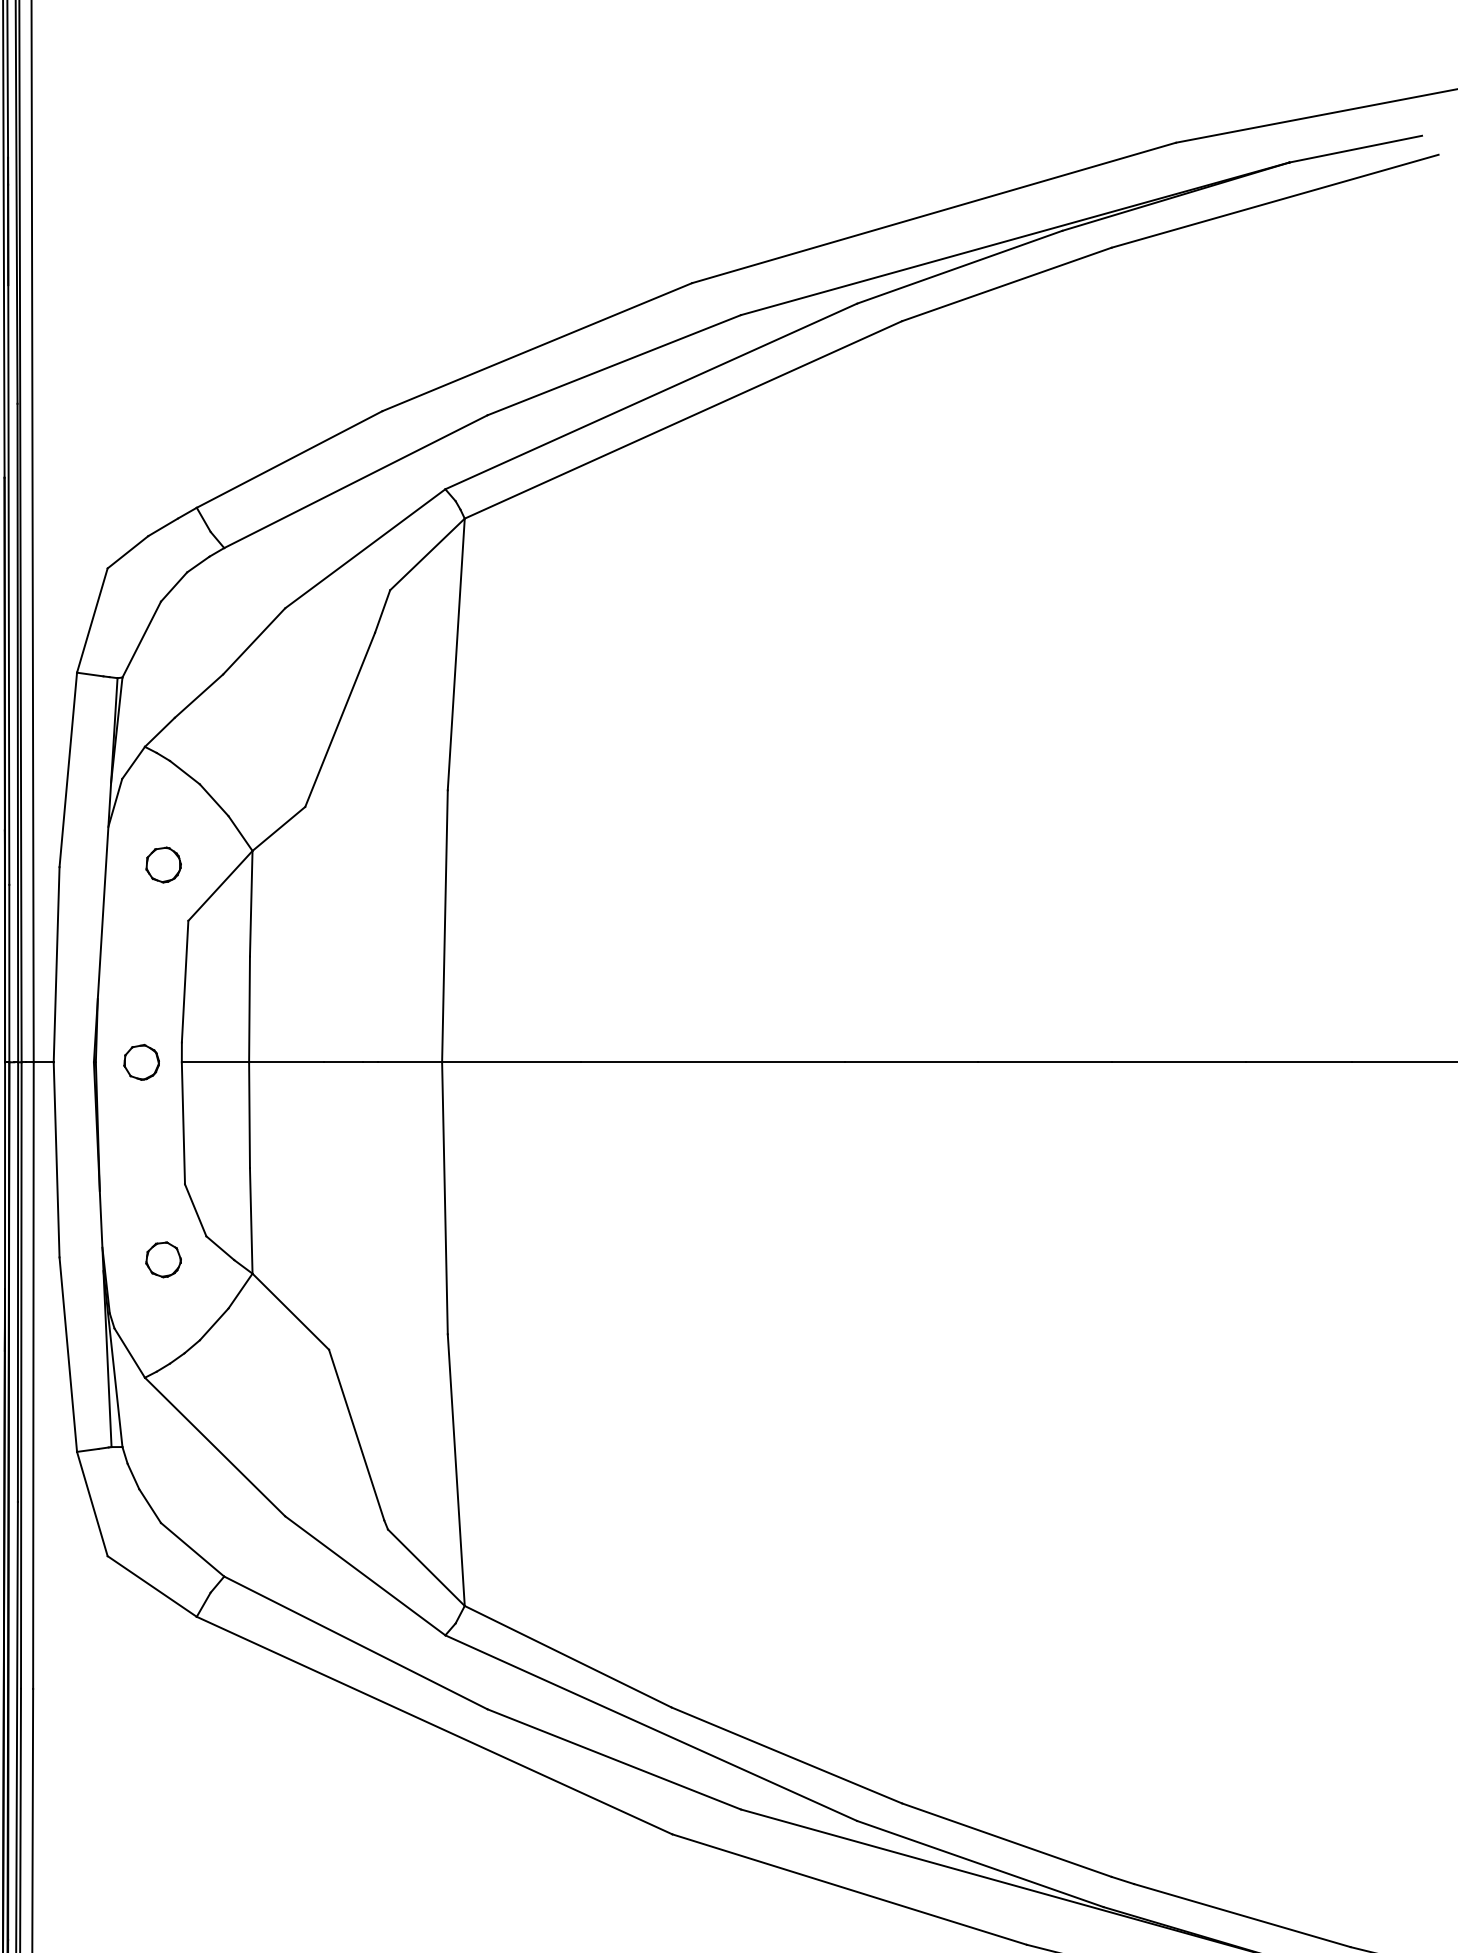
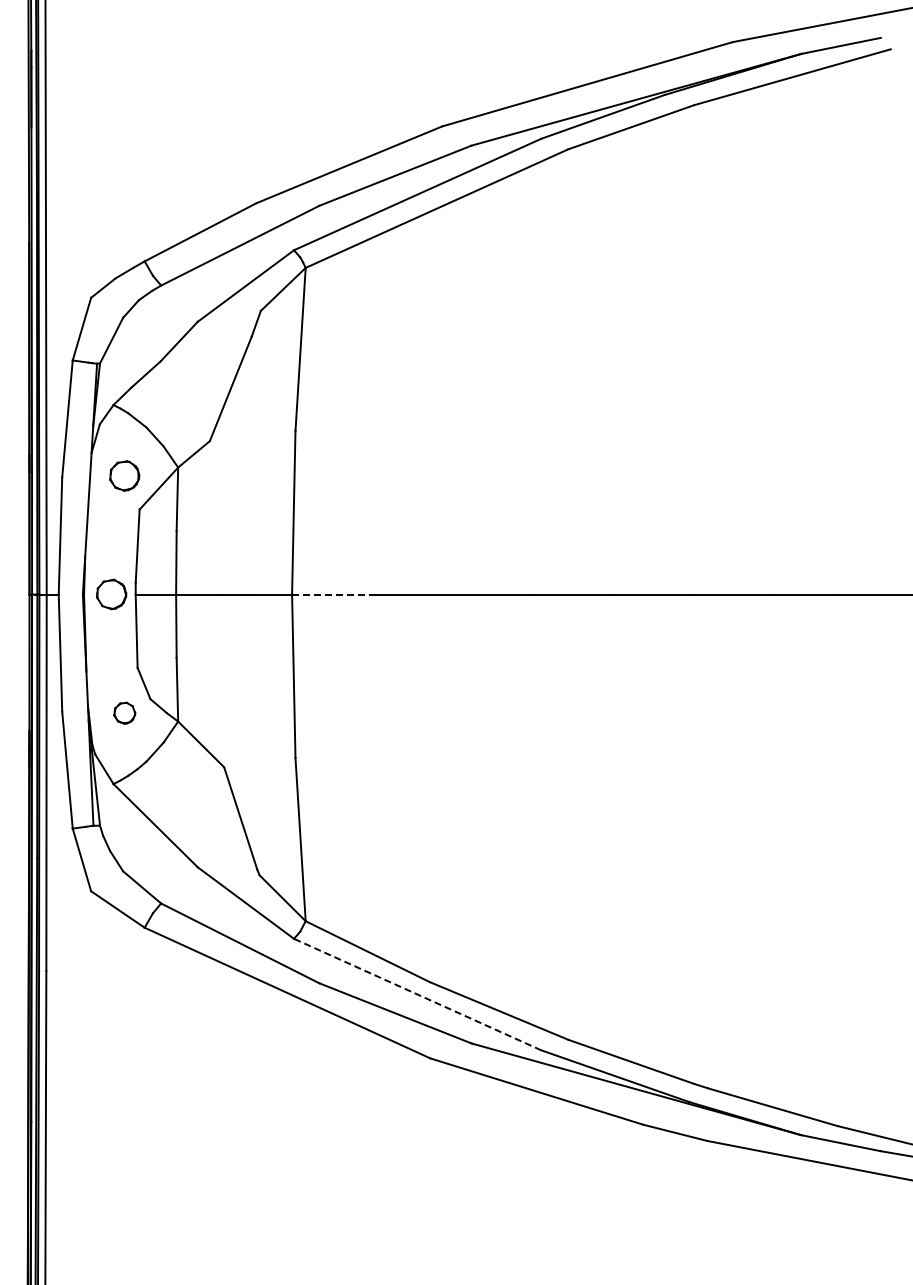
part: (163, 864) -> (124, 475), size x1.4
part: (141, 1062) -> (111, 594), size x1.4
line: (511, 1062) -> (333, 594), solid -> dashed
line: (650, 1727) -> (417, 994), solid -> dashed

